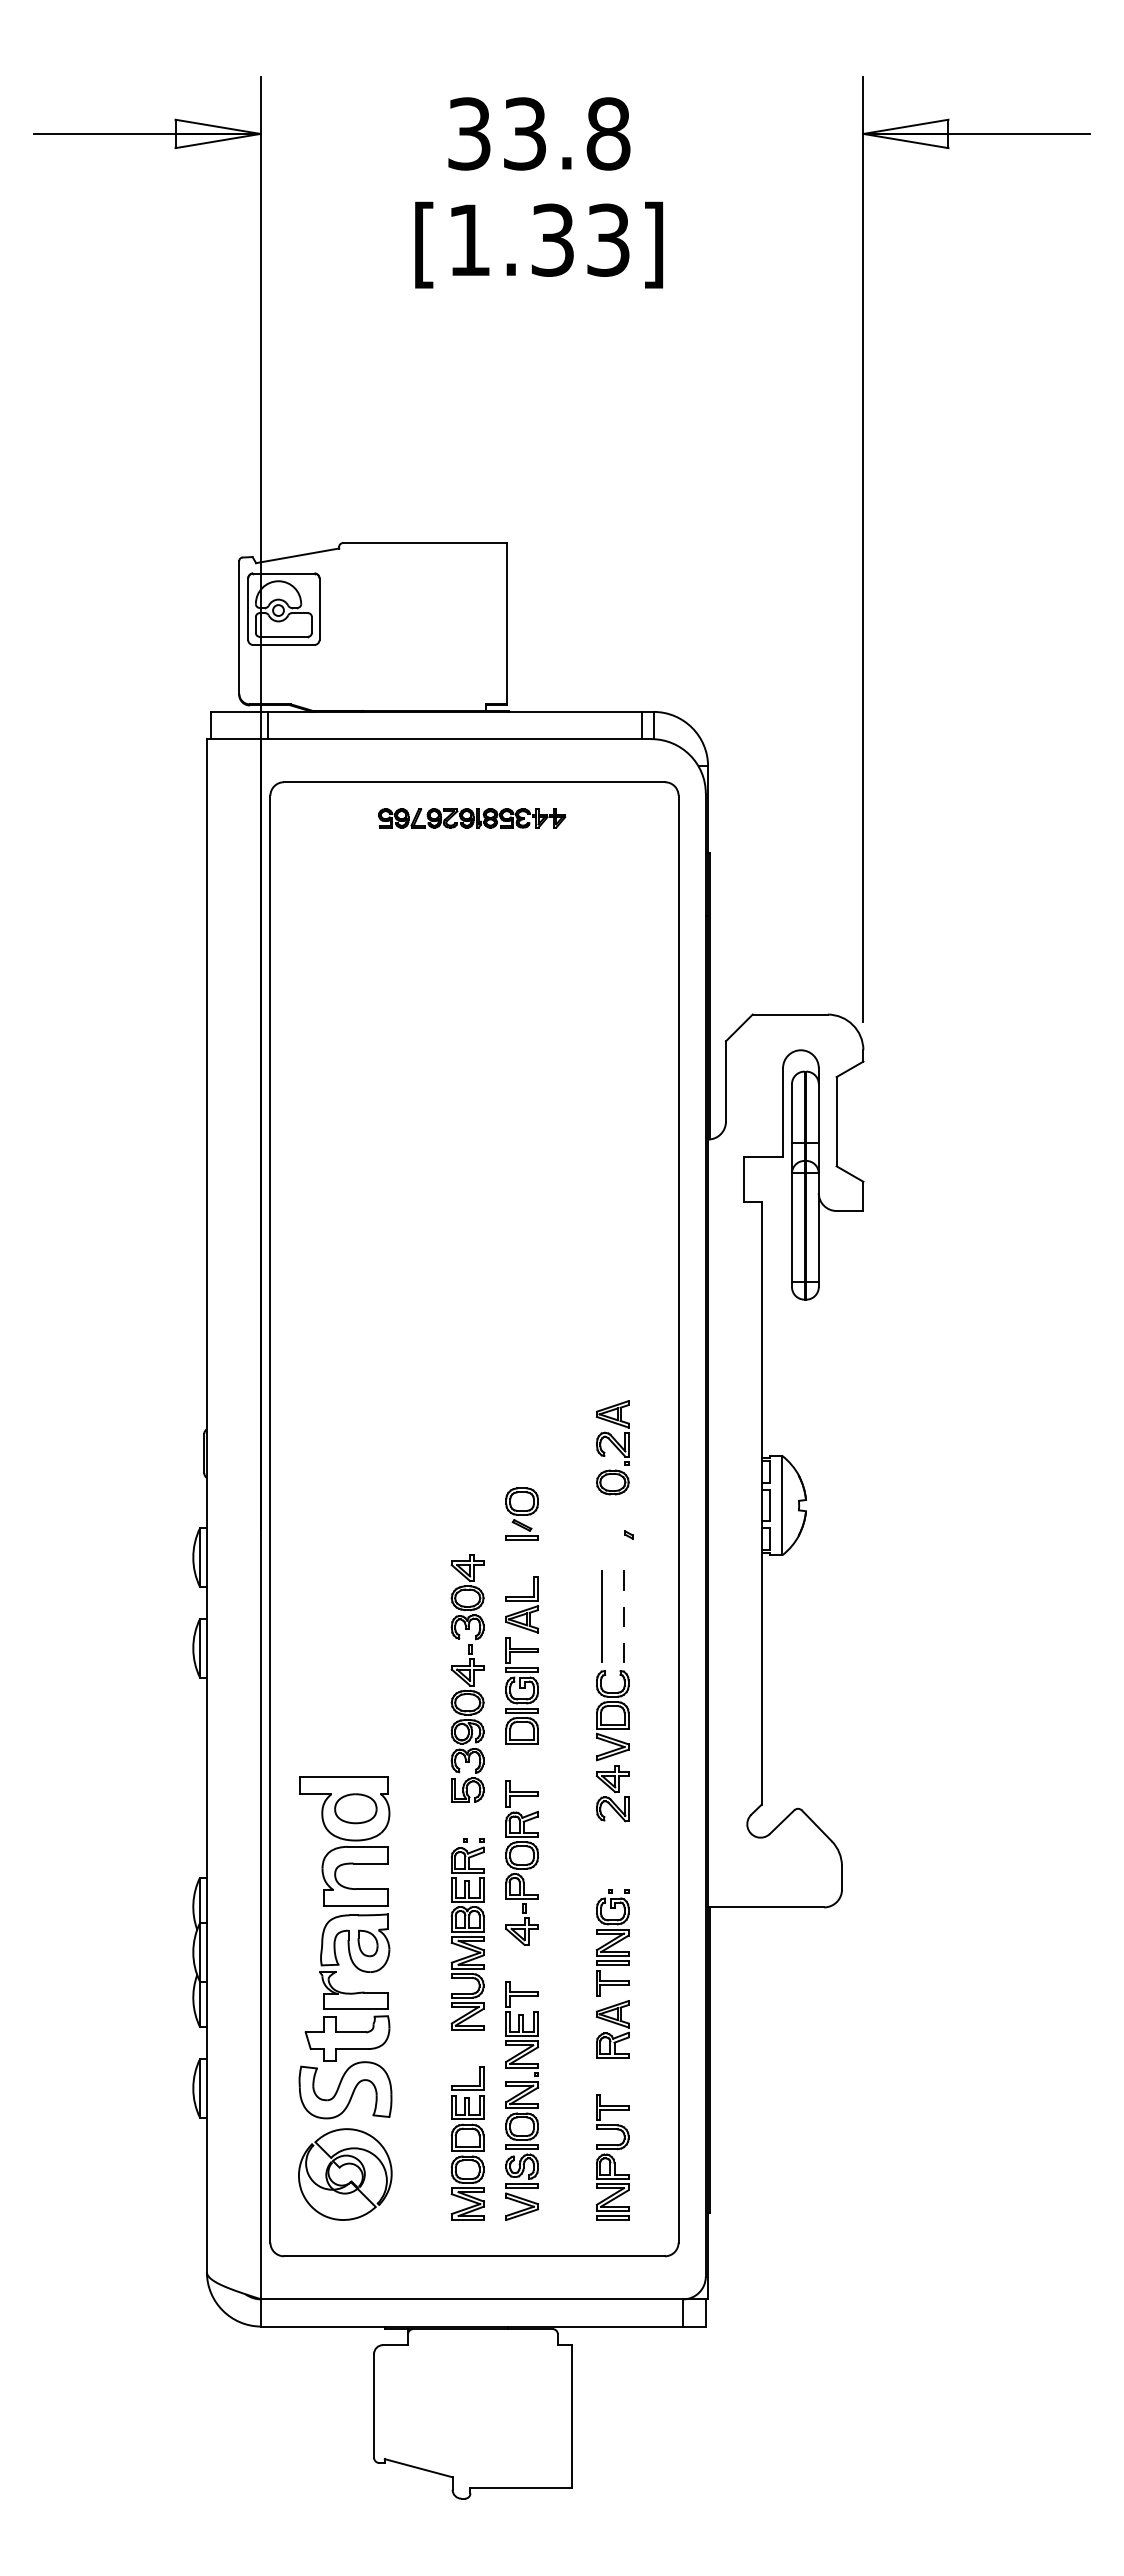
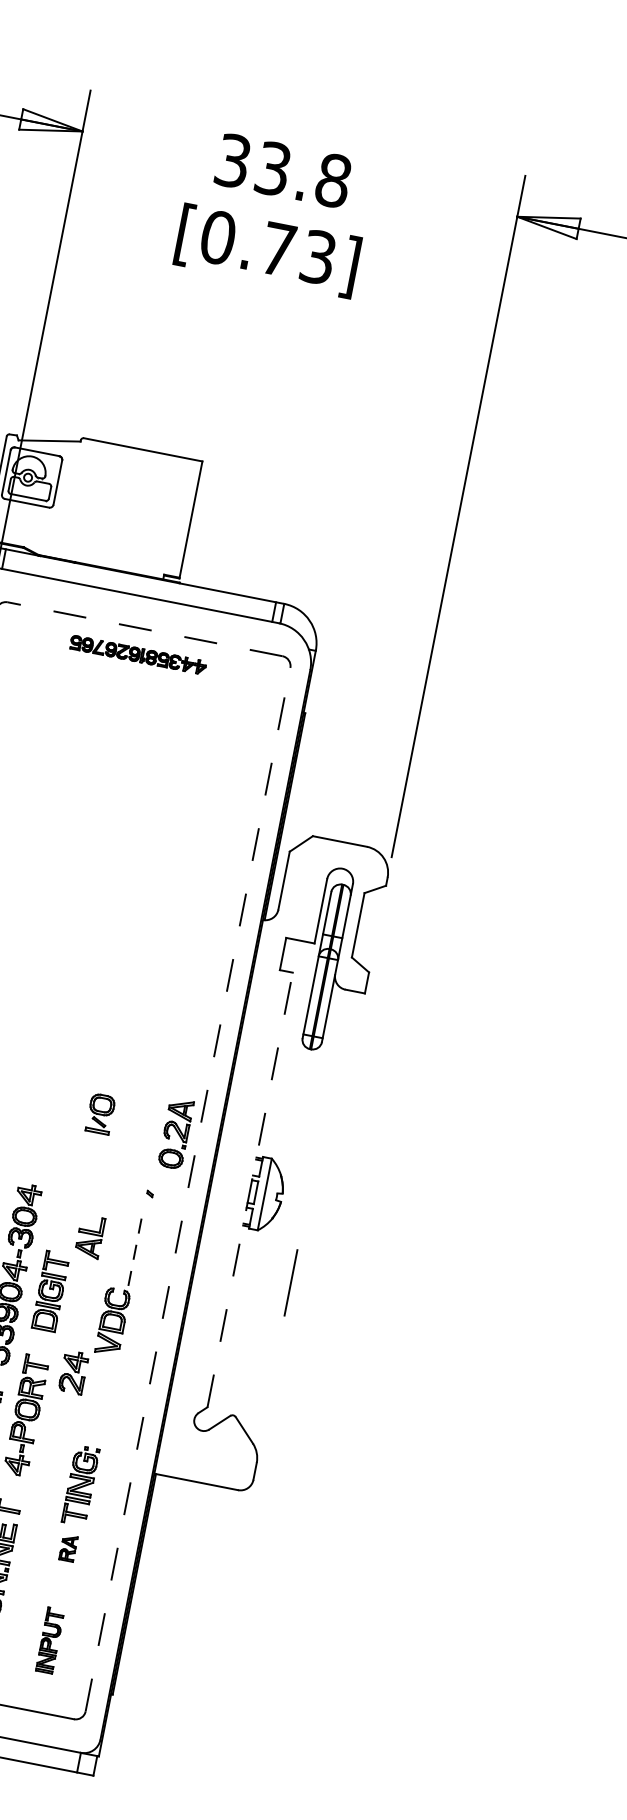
text: (510, 239) -> (247, 242), [1.33] -> [0.73]
line: (474, 782) -> (145, 629), solid -> dashed
part: (612, 1447) -> (175, 1133), moved
line: (761, 1502) -> (250, 1189), solid -> dashed
part: (521, 1513) -> (100, 1113), moved
line: (678, 1518) -> (188, 1189), solid -> dashed
part: (521, 1604) -> (89, 1236), moved
line: (601, 1616) -> (291, 1282), moved
part: (612, 1793) -> (73, 1372), moved
part: (612, 2029) -> (68, 1548), size x0.6
part: (612, 2157) -> (50, 1640), size x0.7

